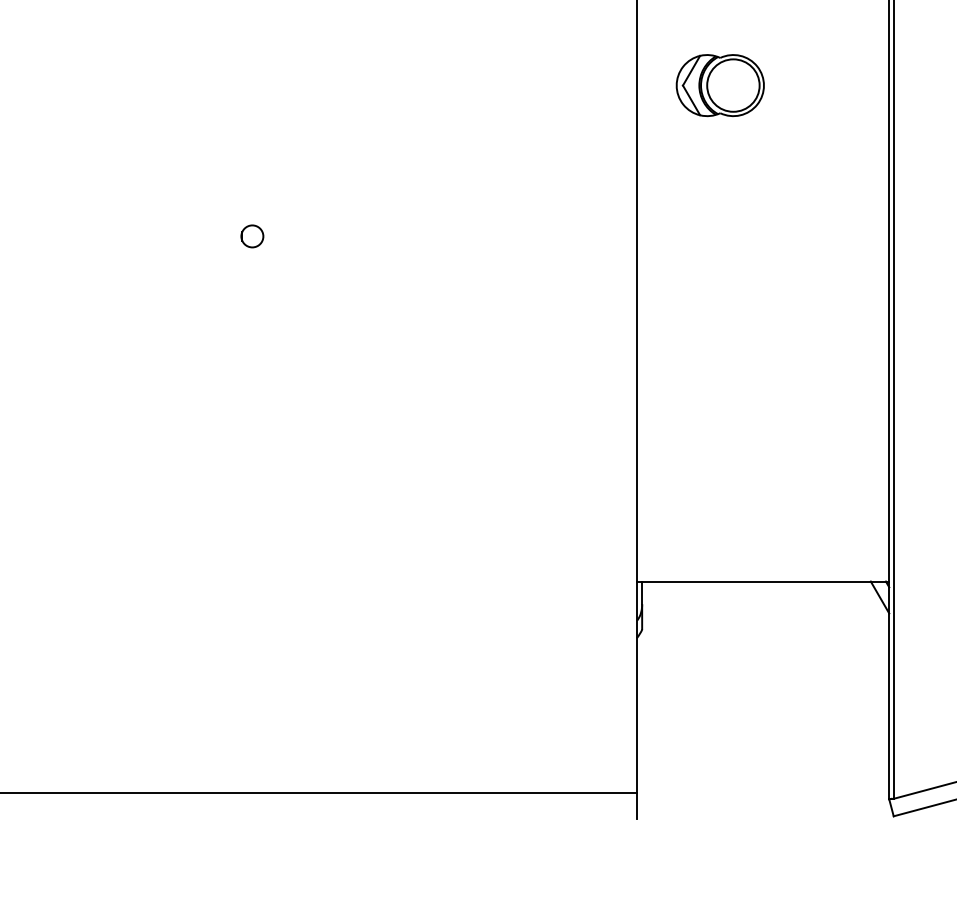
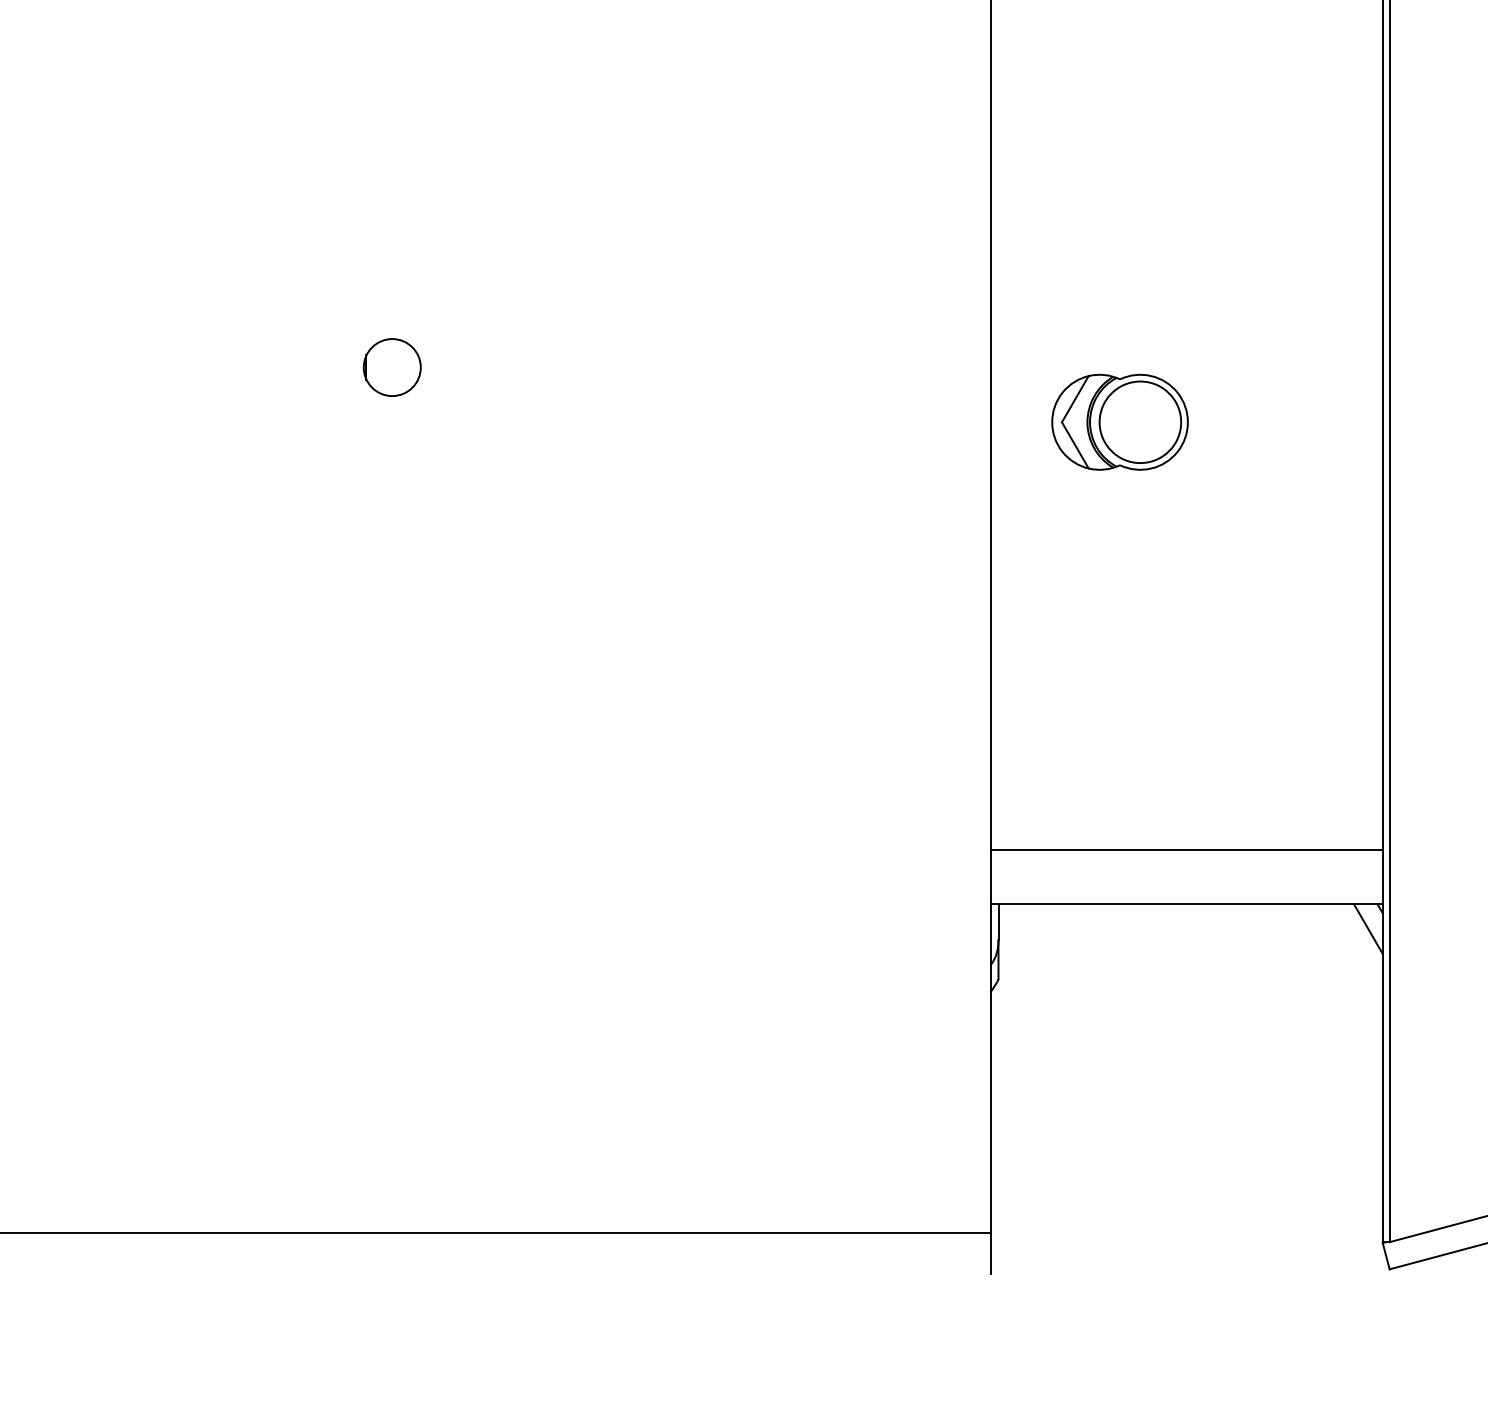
part: (719, 85) -> (1118, 422), moved
circle: (252, 236) -> (392, 367), size x1.67
line: (763, 546) -> (1187, 849), added

